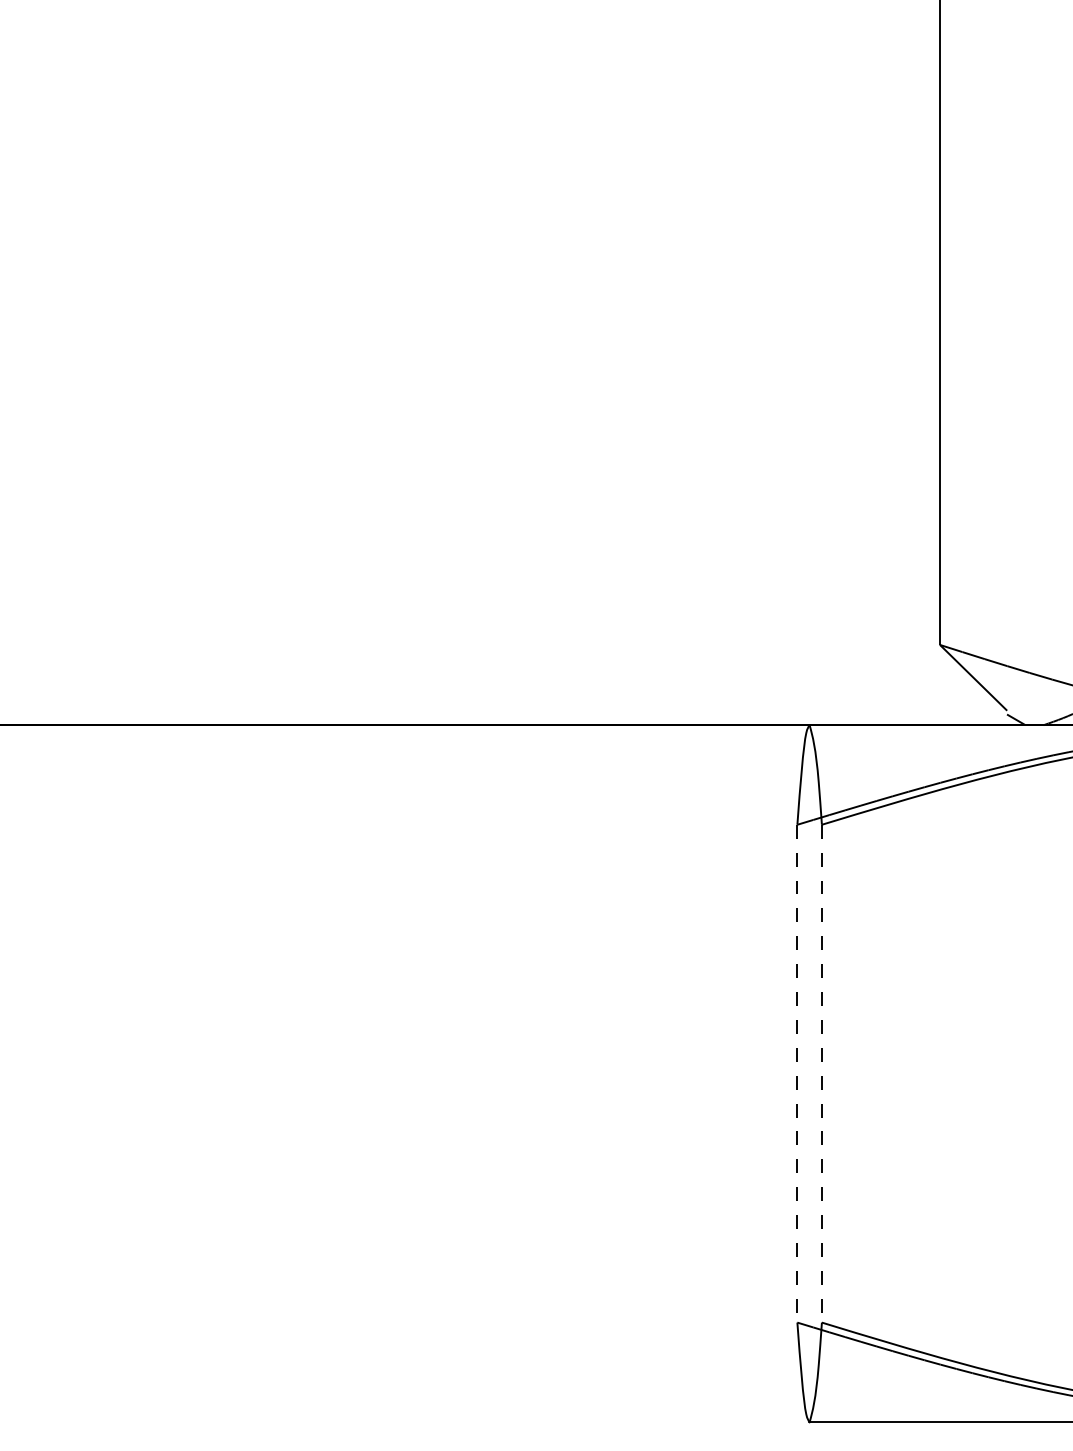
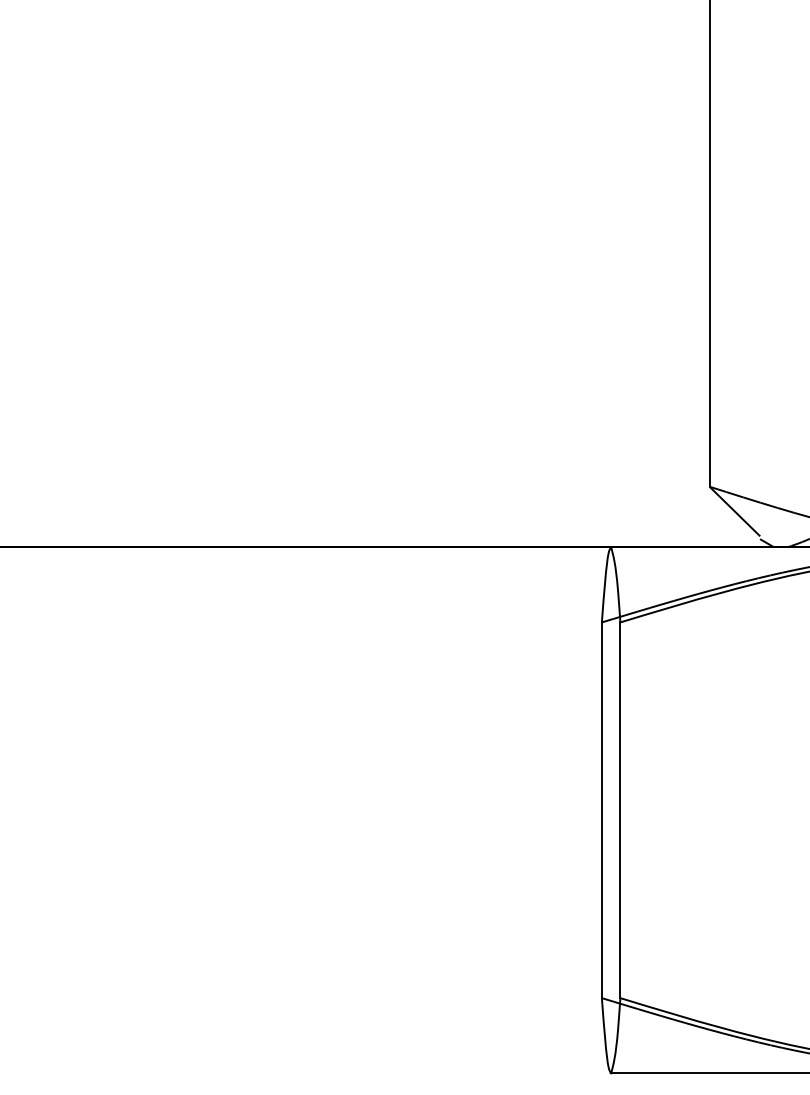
line: (797, 1073) -> (601, 810), dashed -> solid
line: (821, 1073) -> (620, 810), dashed -> solid

